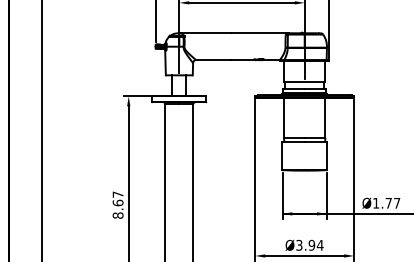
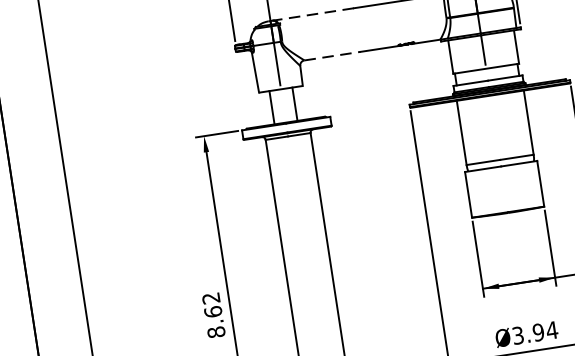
line: (205, 33) -> (313, 14), solid -> dashed
line: (213, 60) -> (332, 56), solid -> dashed
text: (117, 194) -> (210, 298), 8.67 -> 8.62

